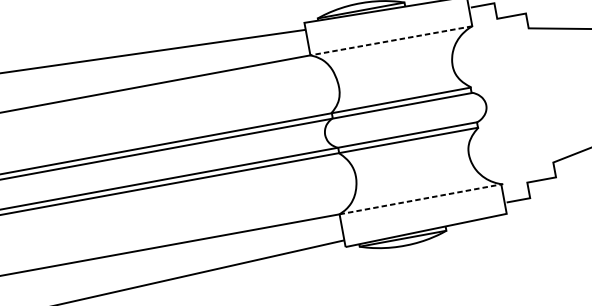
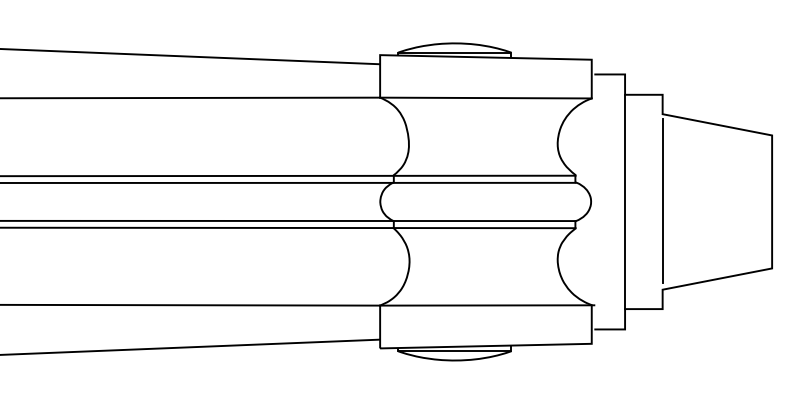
line: (391, 41) -> (485, 98), dashed -> solid
line: (540, 95) -> (662, 201), added
line: (512, 100) -> (625, 201), added
line: (421, 199) -> (487, 305), dashed -> solid

